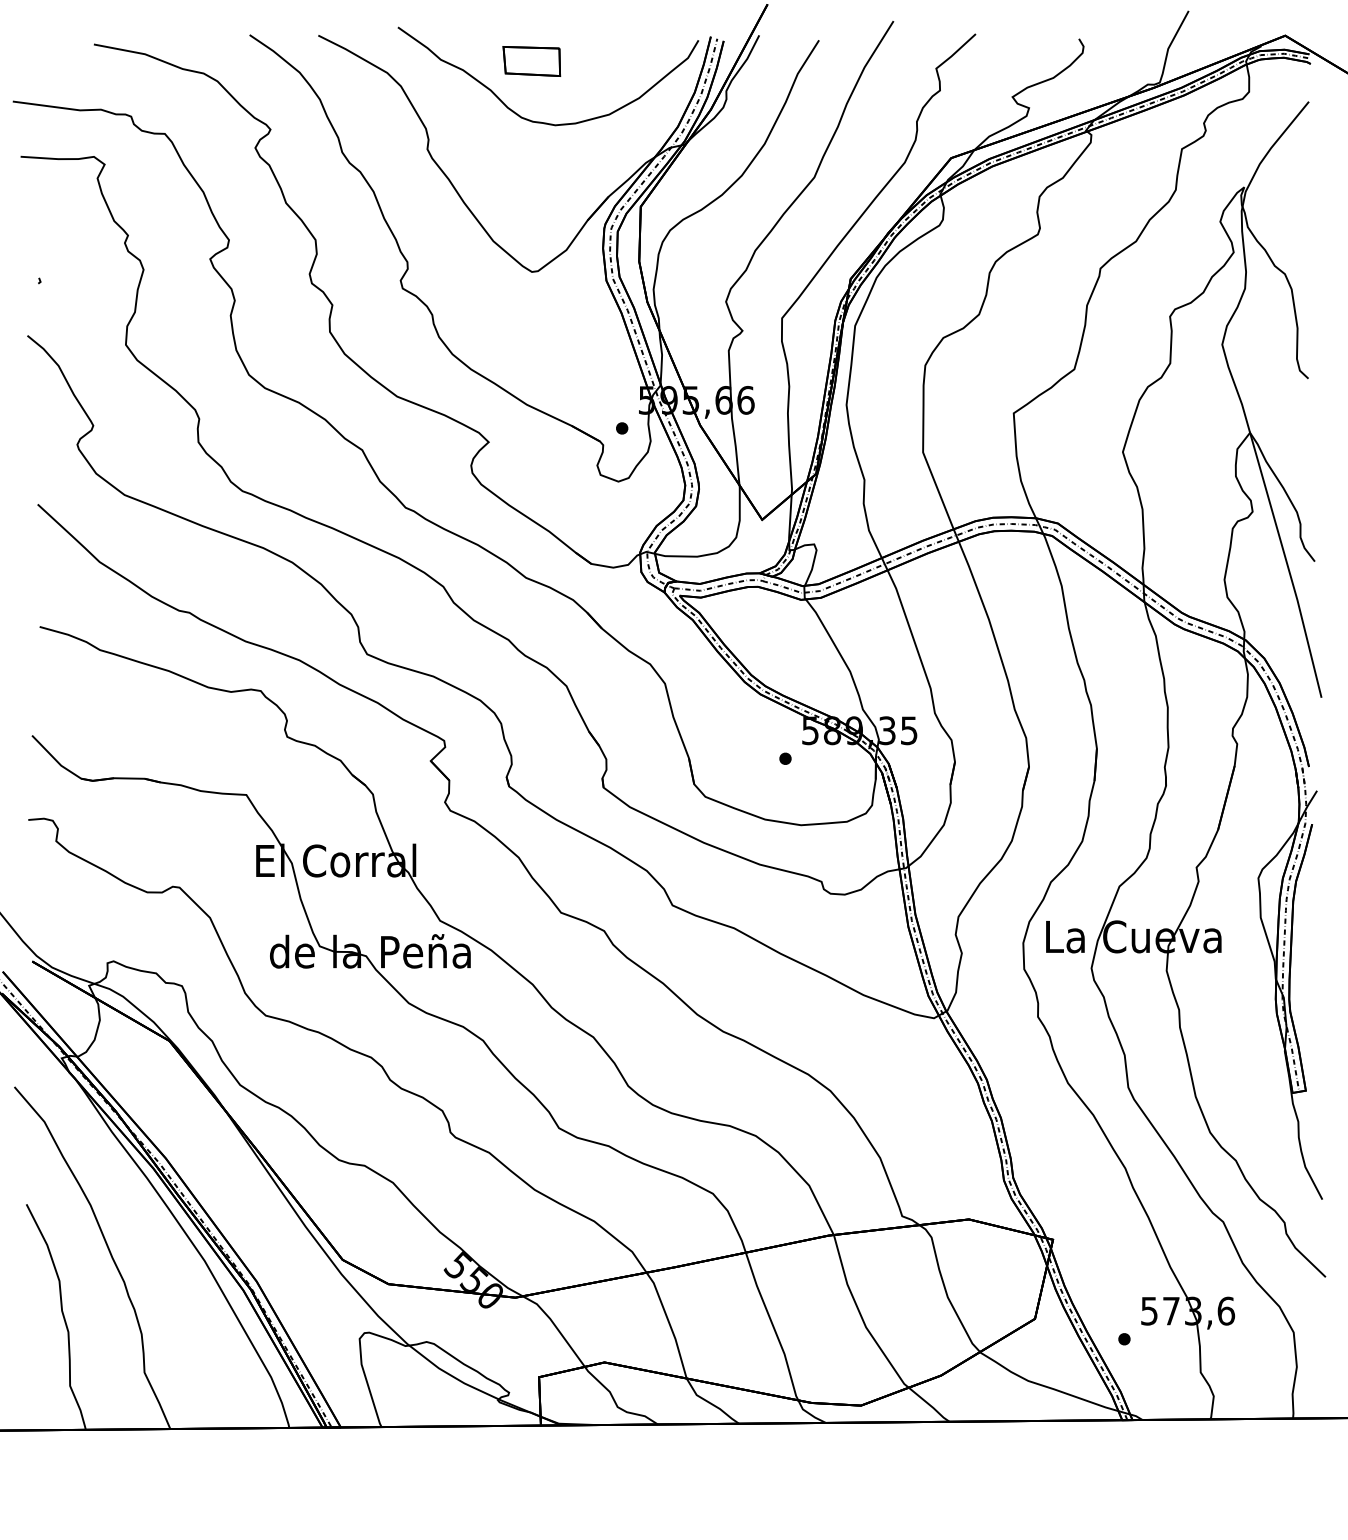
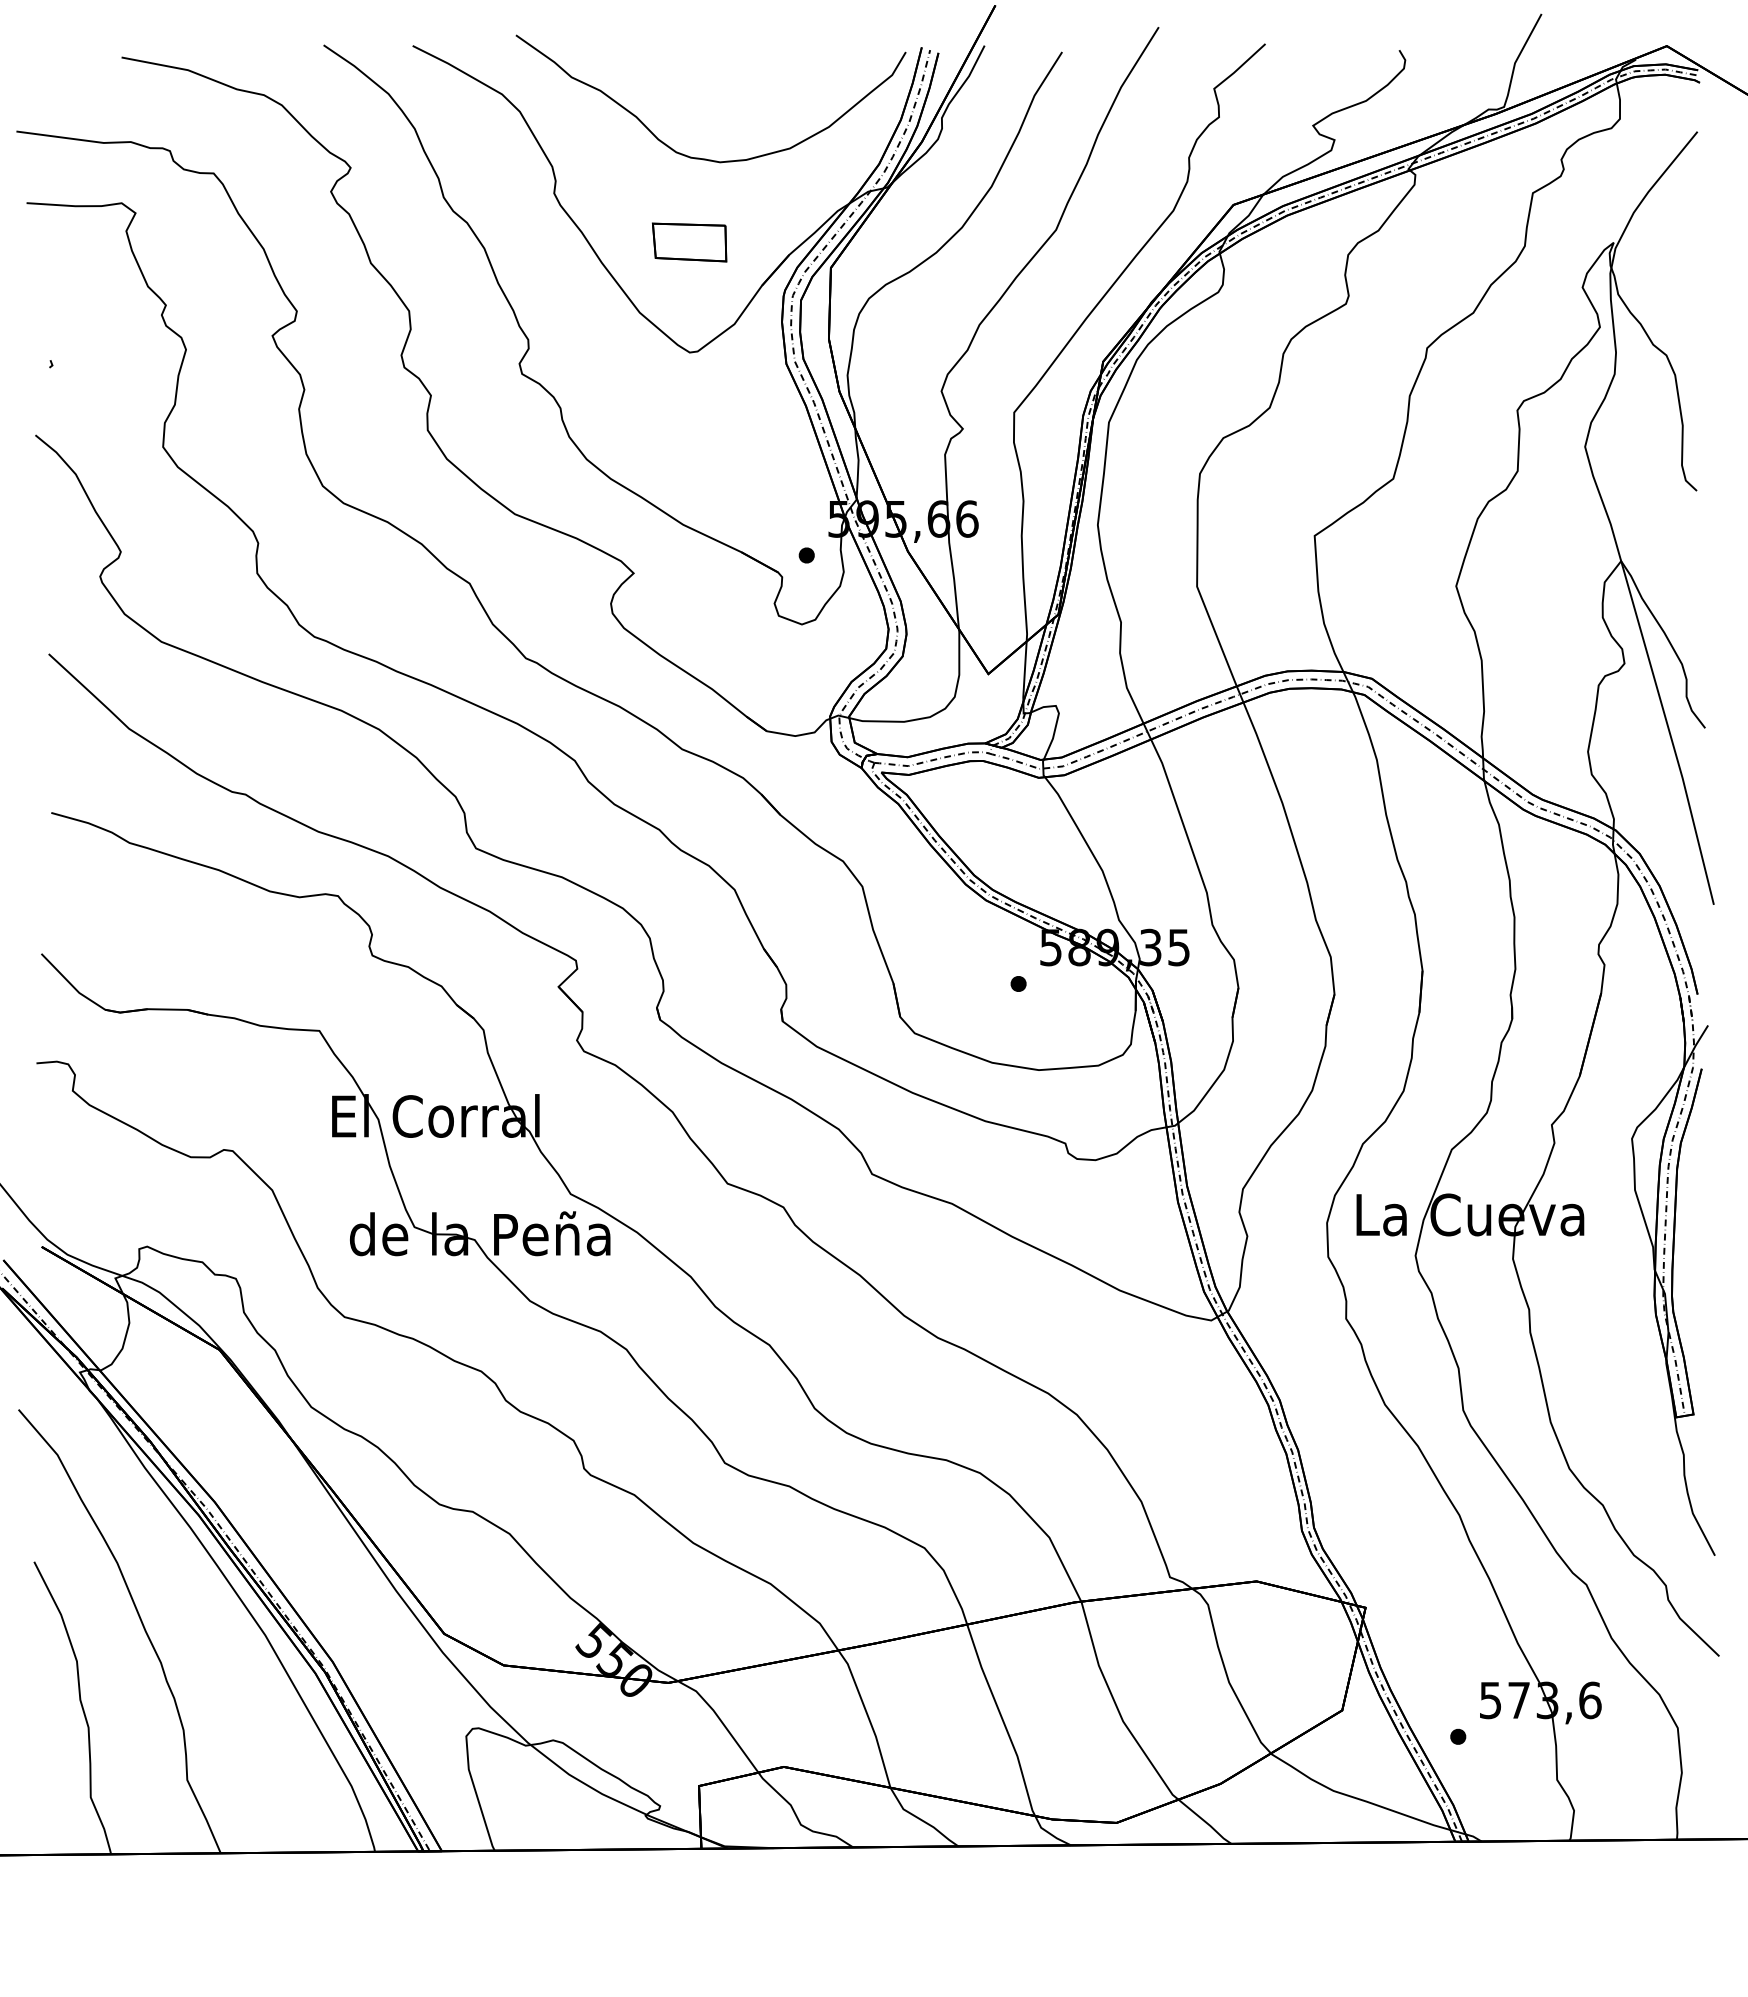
part: (531, 61) -> (689, 242), moved

